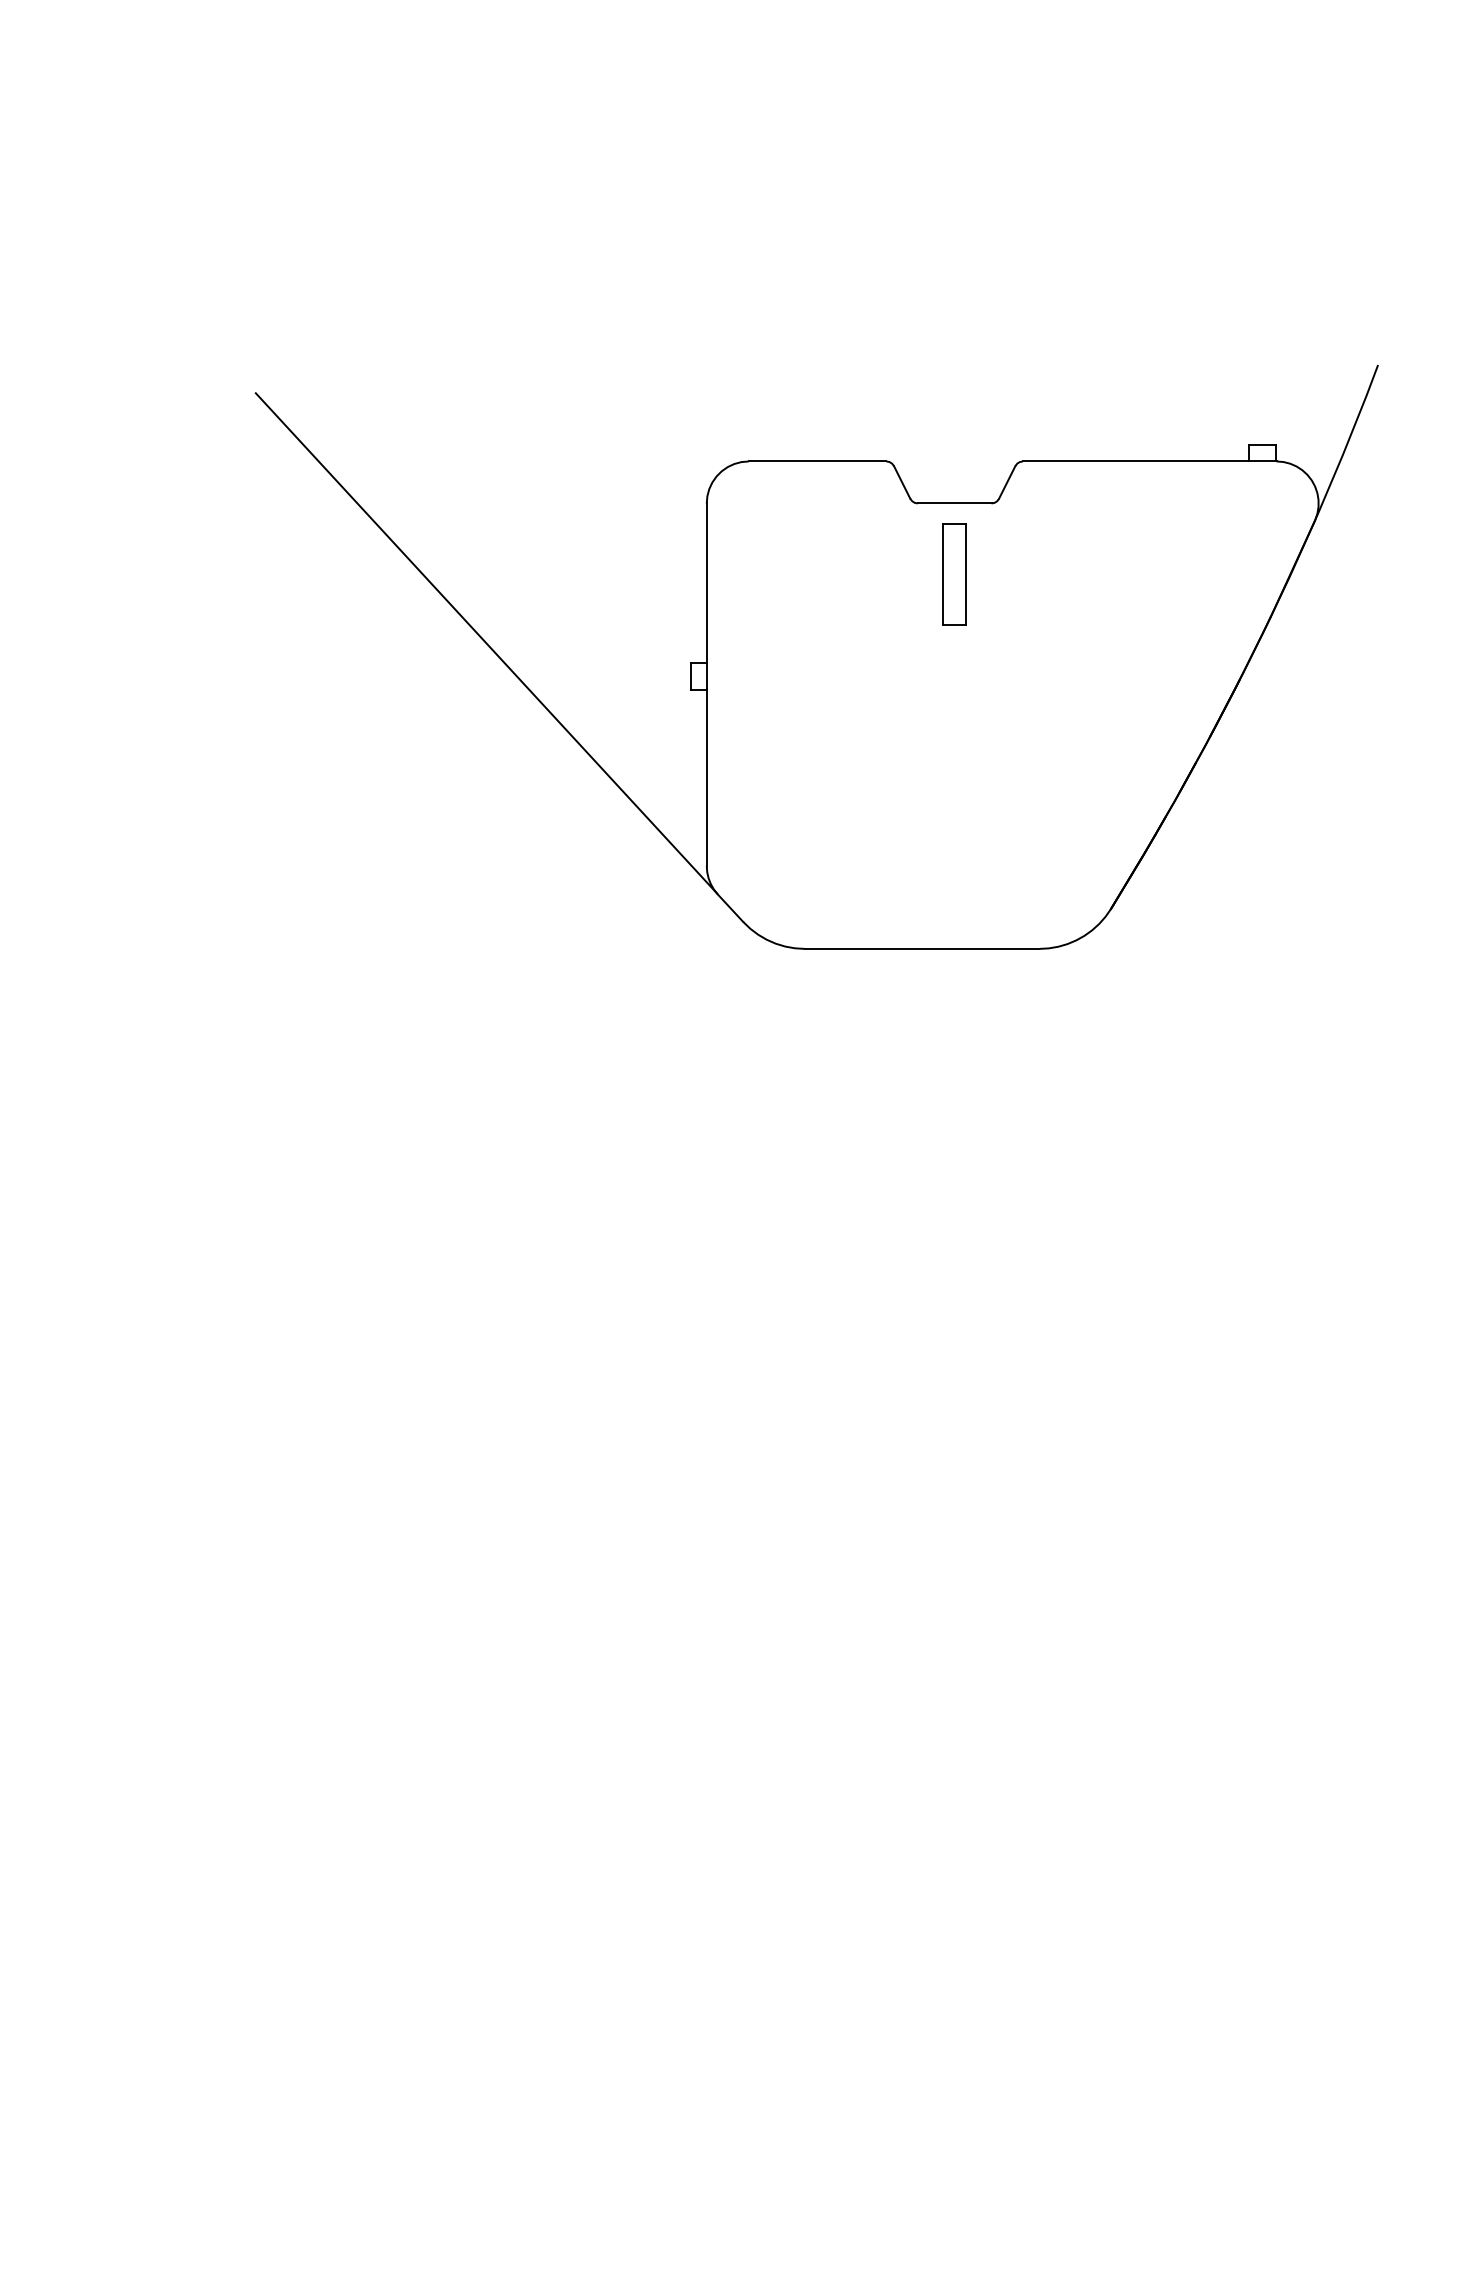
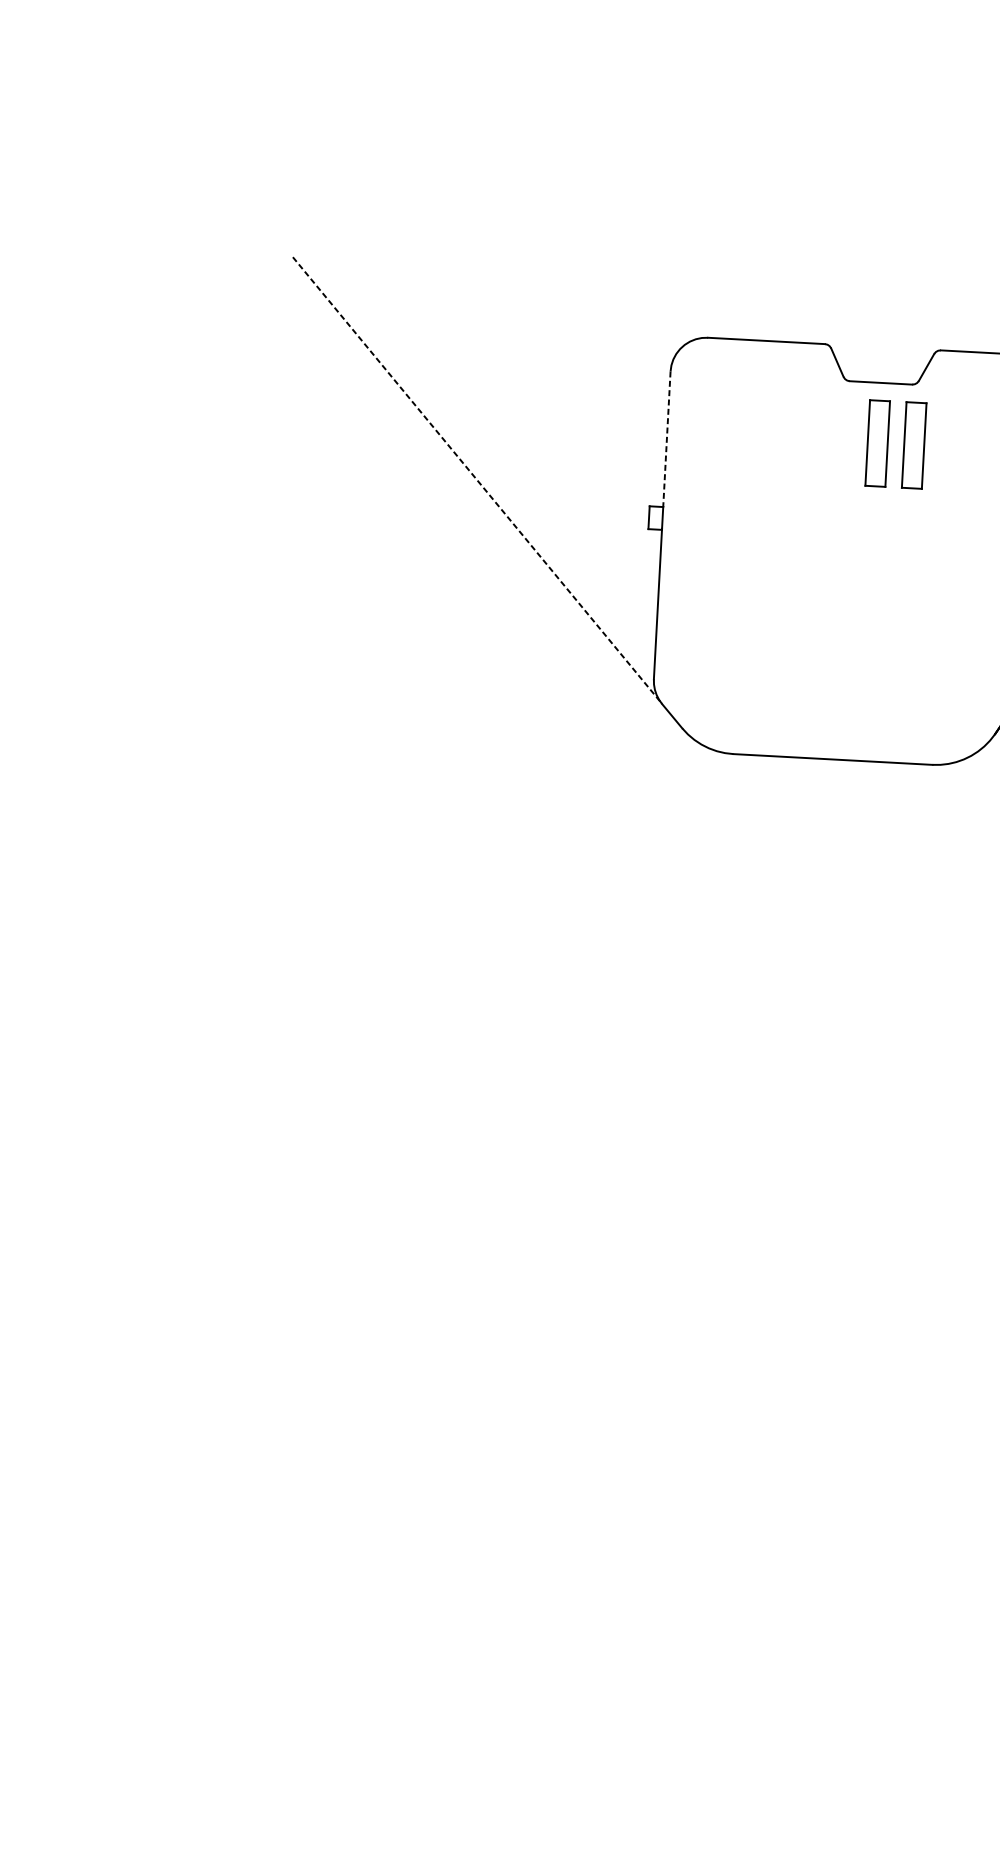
part: (997, 574) -> (914, 445), added
line: (706, 583) -> (666, 439), solid -> dashed
line: (486, 643) -> (477, 480), solid -> dashed

